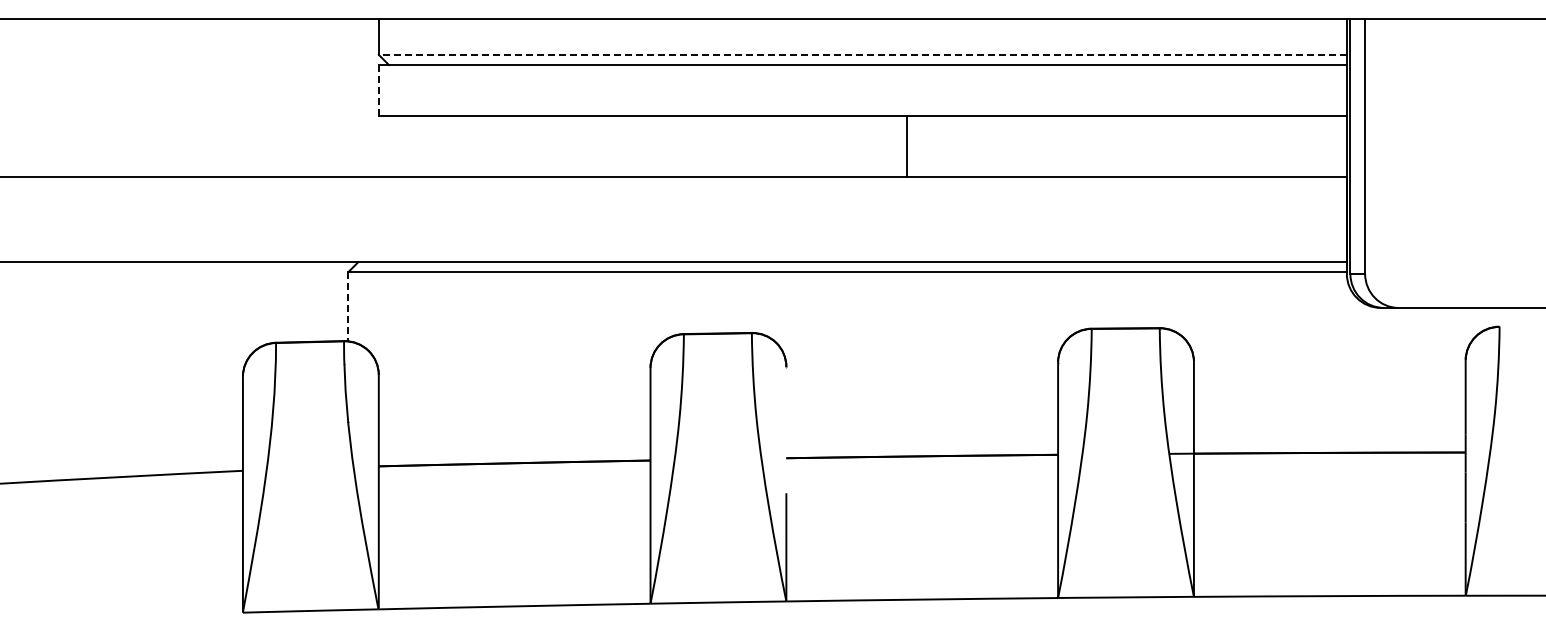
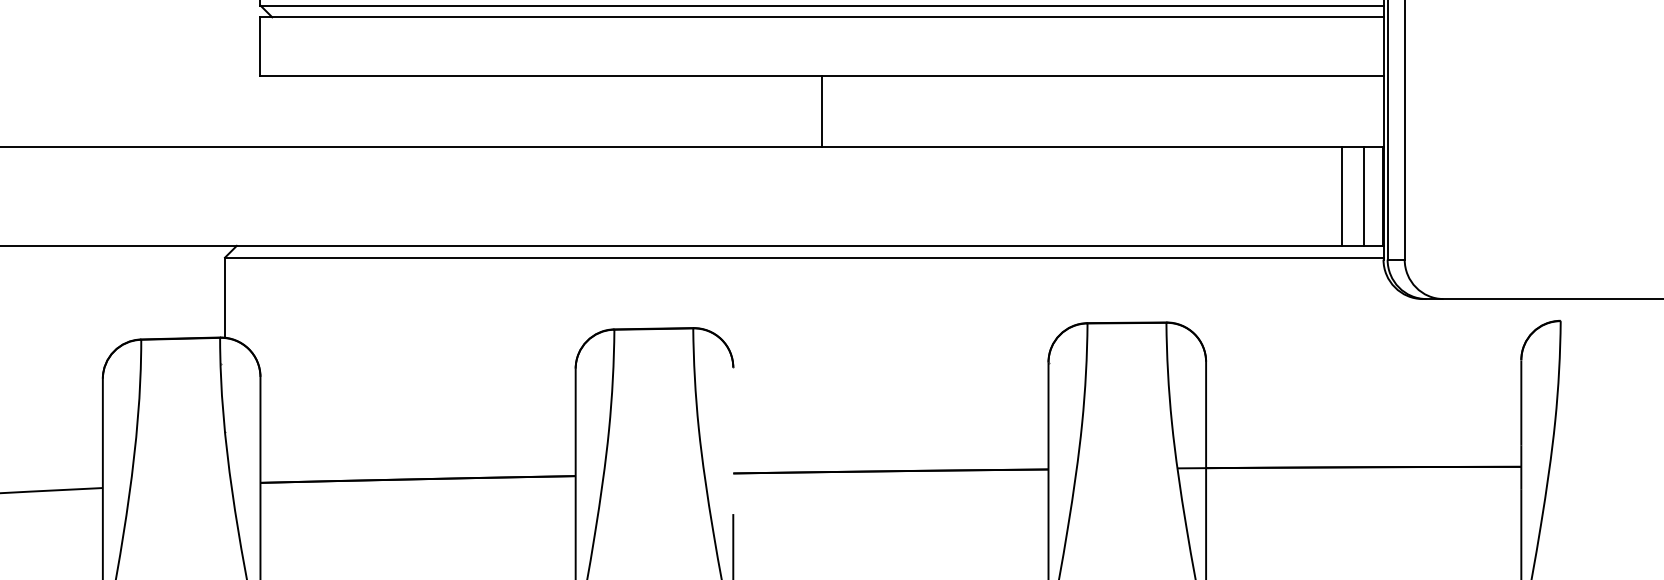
line: (862, 54) -> (821, 5), dashed -> solid
line: (378, 90) -> (260, 46), dashed -> solid
line: (906, 146) -> (821, 111), moved
line: (1310, 219) -> (1341, 196), added
line: (1329, 219) -> (1363, 196), added
line: (348, 307) -> (225, 298), dashed -> solid

